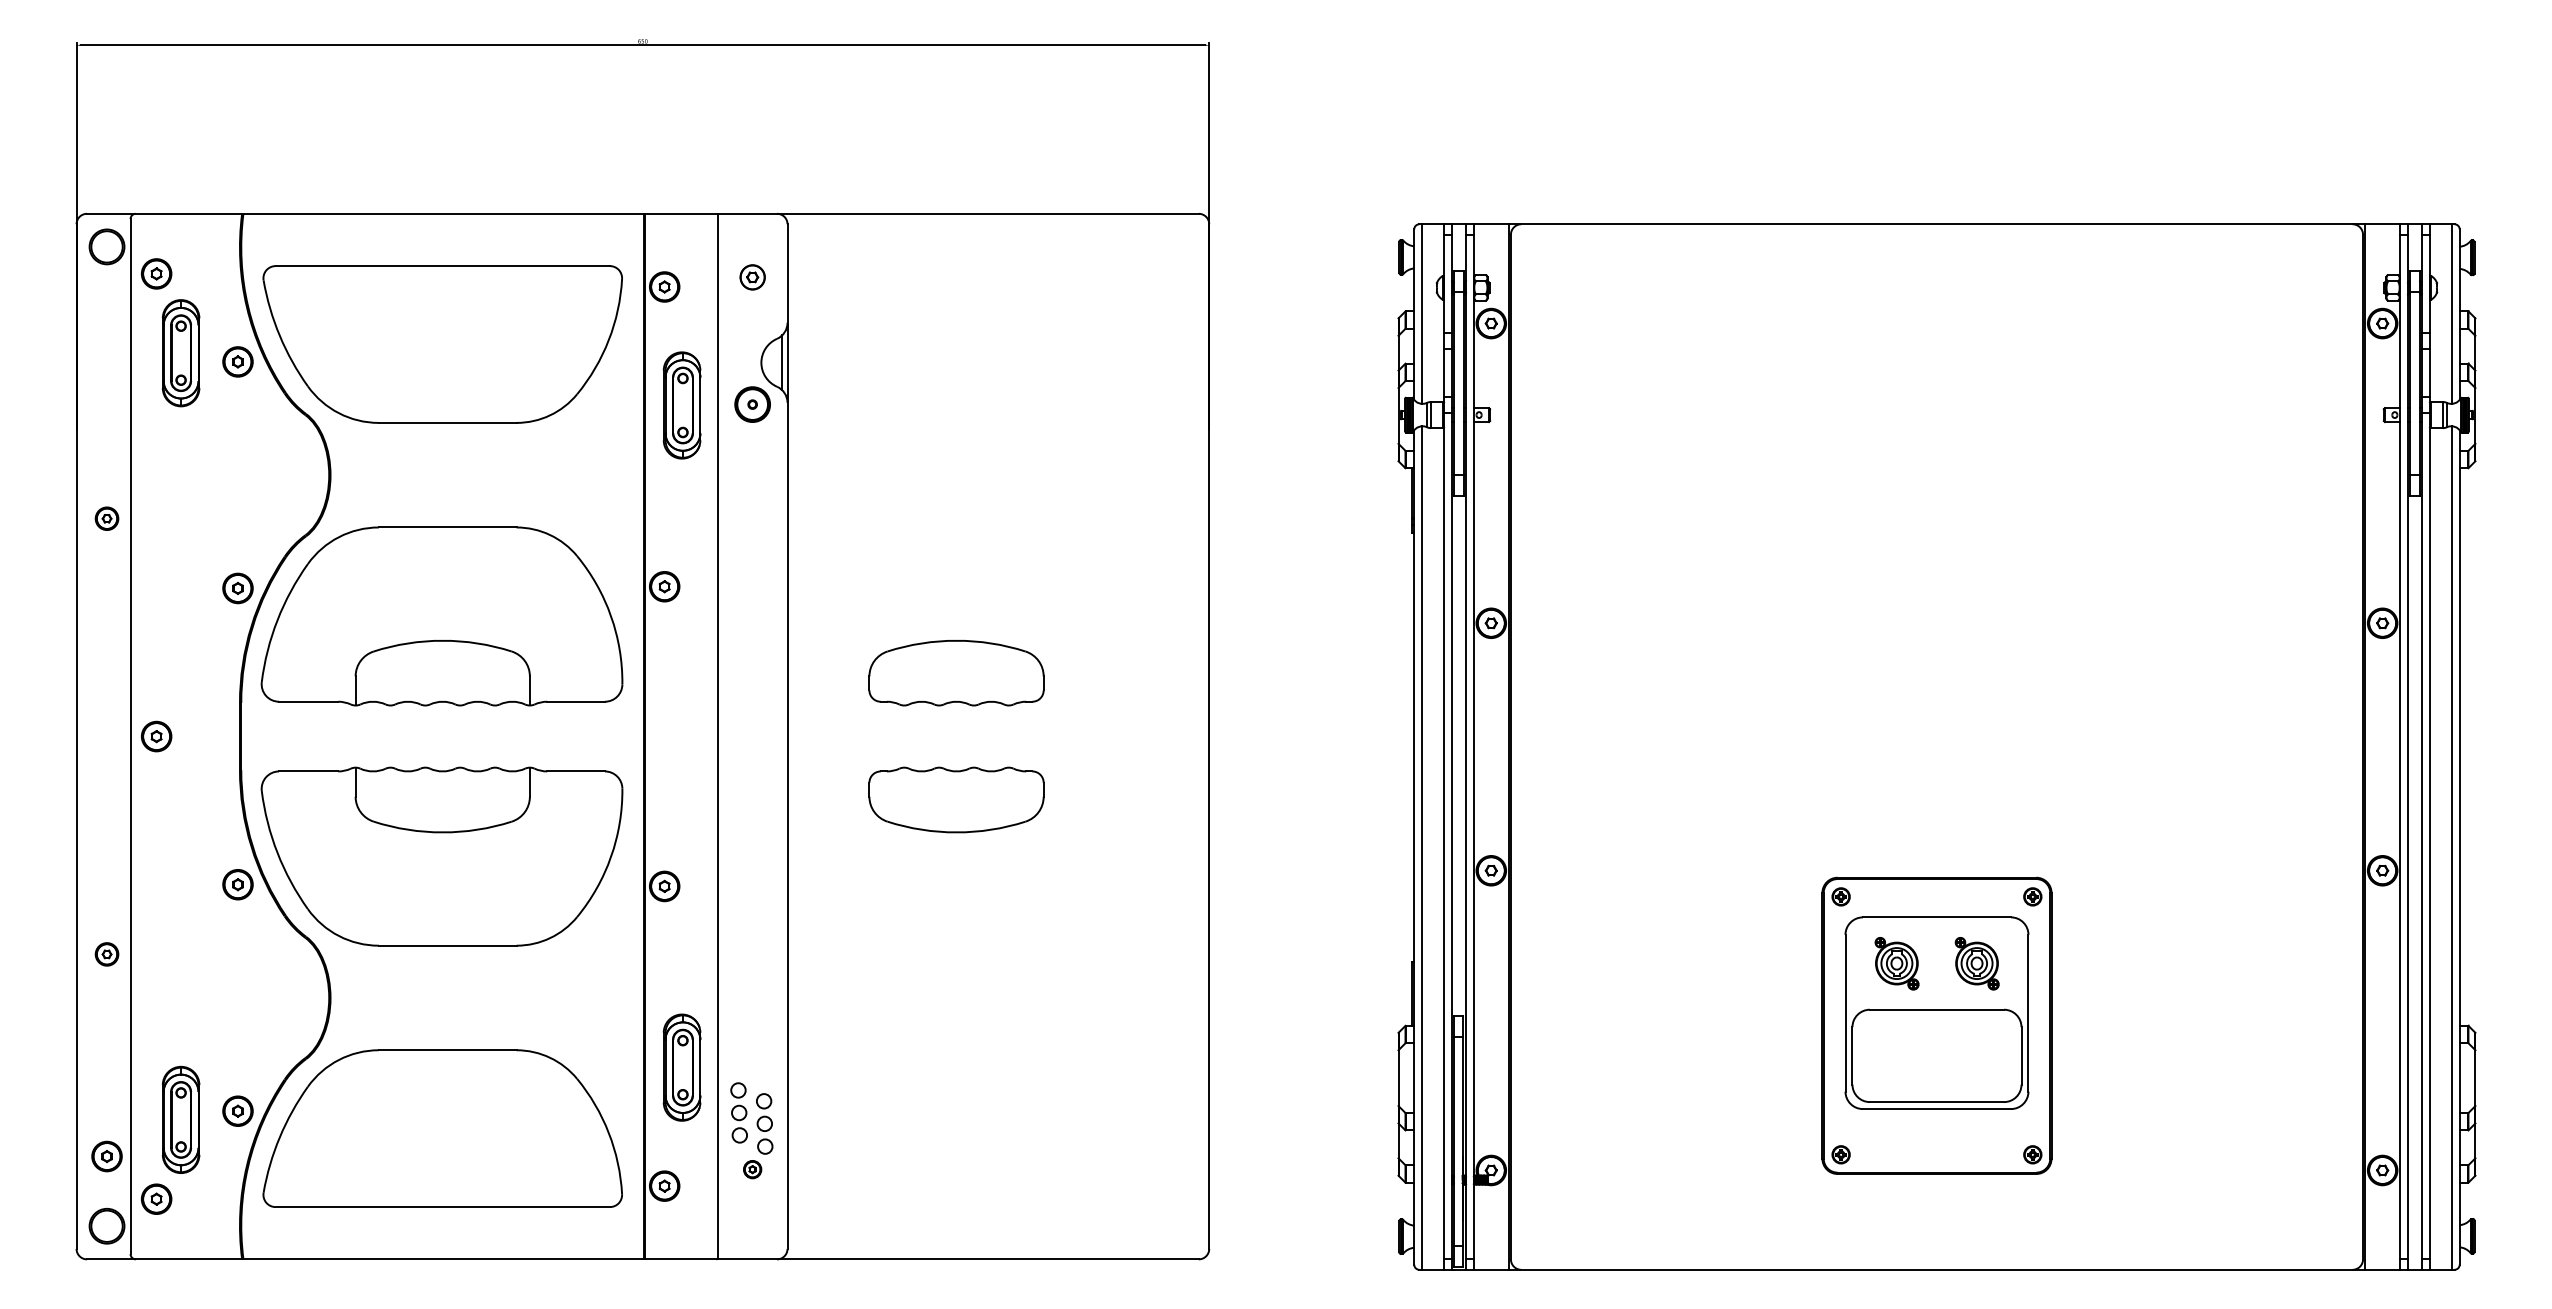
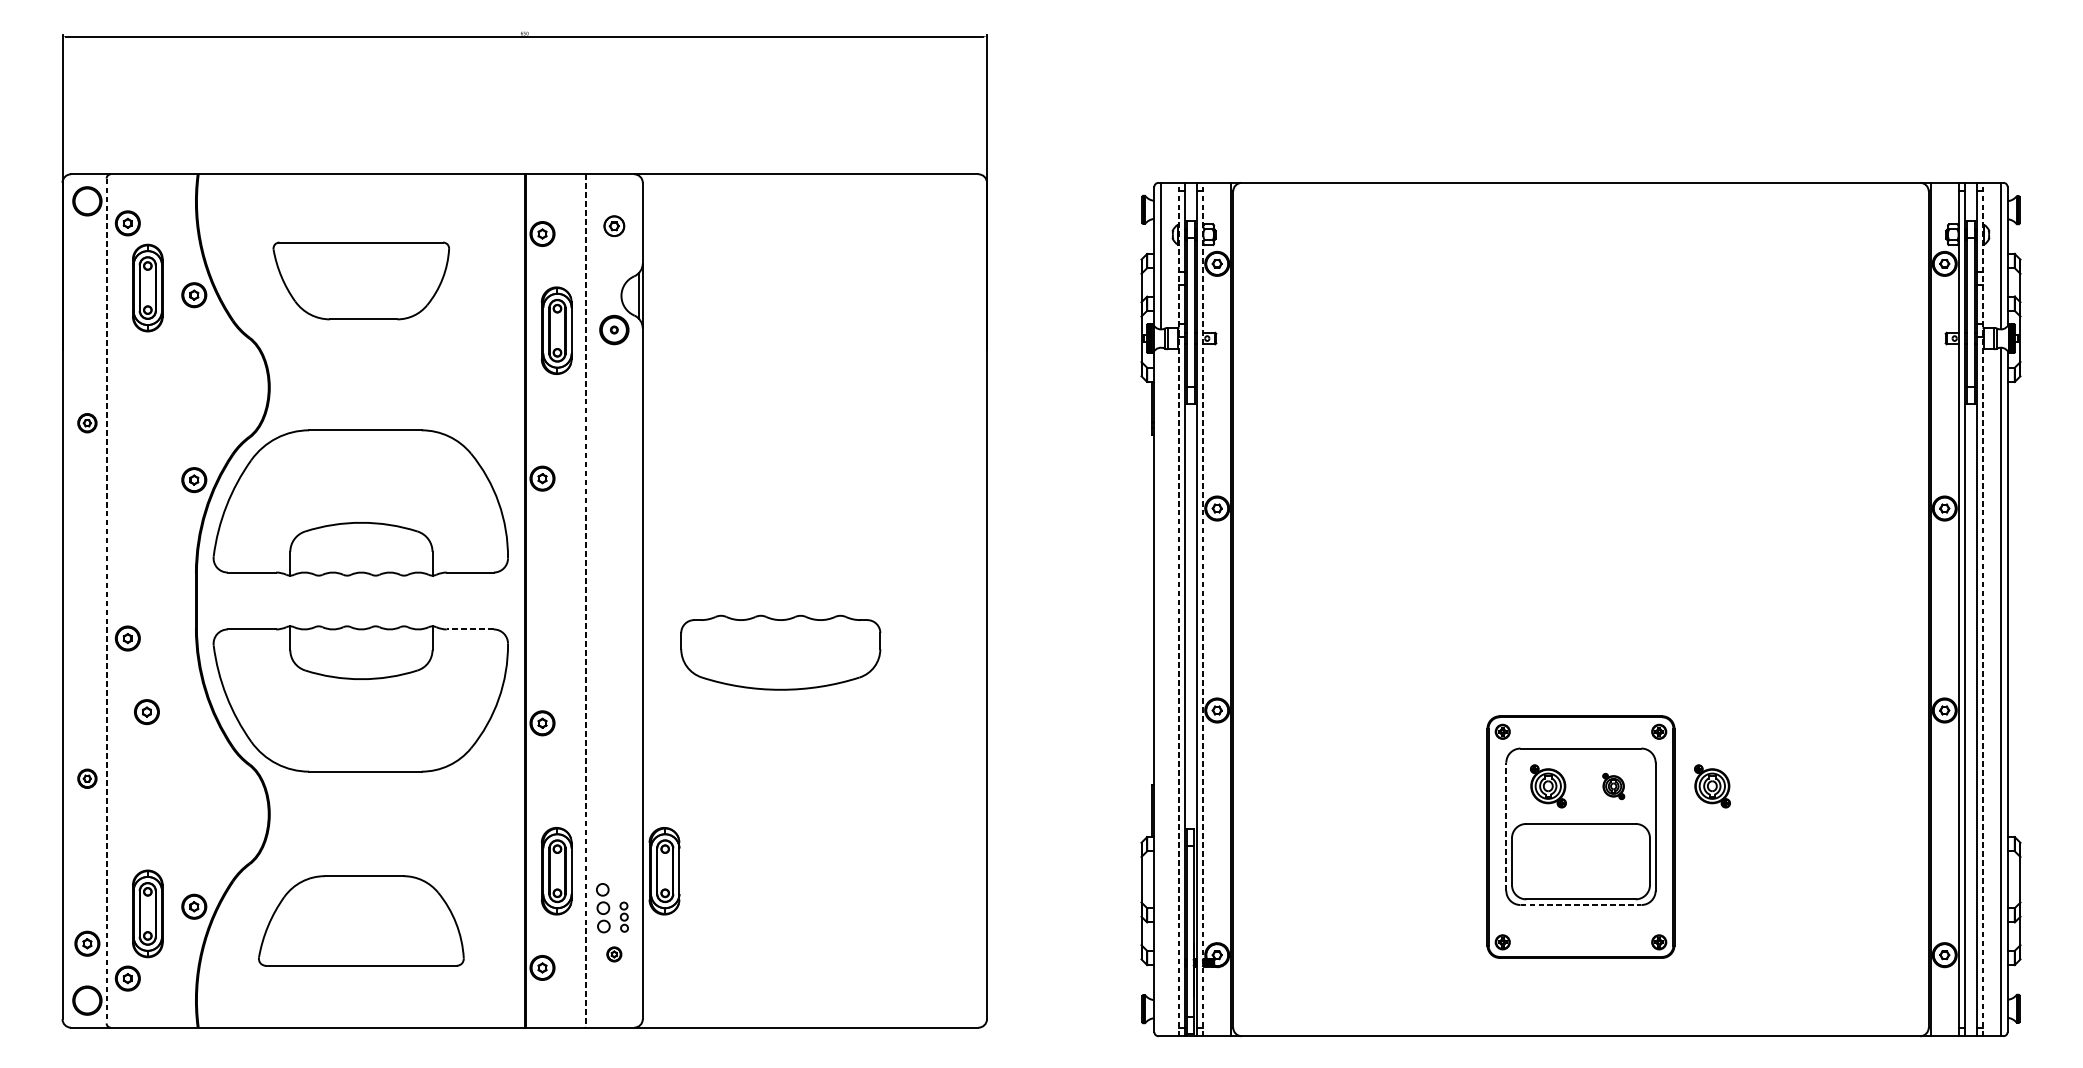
part: (442, 344) -> (361, 280), size x0.6
part: (956, 673) -> (780, 549), removed
line: (130, 736) -> (106, 600), solid -> dashed
part: (156, 736) -> (127, 638), moved
line: (717, 736) -> (585, 600), solid -> dashed
line: (1444, 747) -> (1179, 609), solid -> dashed
line: (1473, 747) -> (1202, 609), solid -> dashed
line: (2429, 747) -> (1982, 609), solid -> dashed
line: (576, 771) -> (470, 629), solid -> dashed
part: (956, 799) -> (780, 652), size x1.4
line: (1422, 847) -> (1161, 691), removed
part: (237, 884) -> (146, 711), moved
part: (1976, 963) -> (1613, 786), size x0.6
part: (2097, 963) -> (1712, 786), added
line: (1845, 1012) -> (1506, 826), solid -> dashed
part: (813, 1067) -> (664, 871), added
line: (1937, 1109) -> (1581, 905), solid -> dashed
part: (764, 1123) -> (624, 916), size x0.6
part: (442, 1128) -> (361, 920), size x0.7

